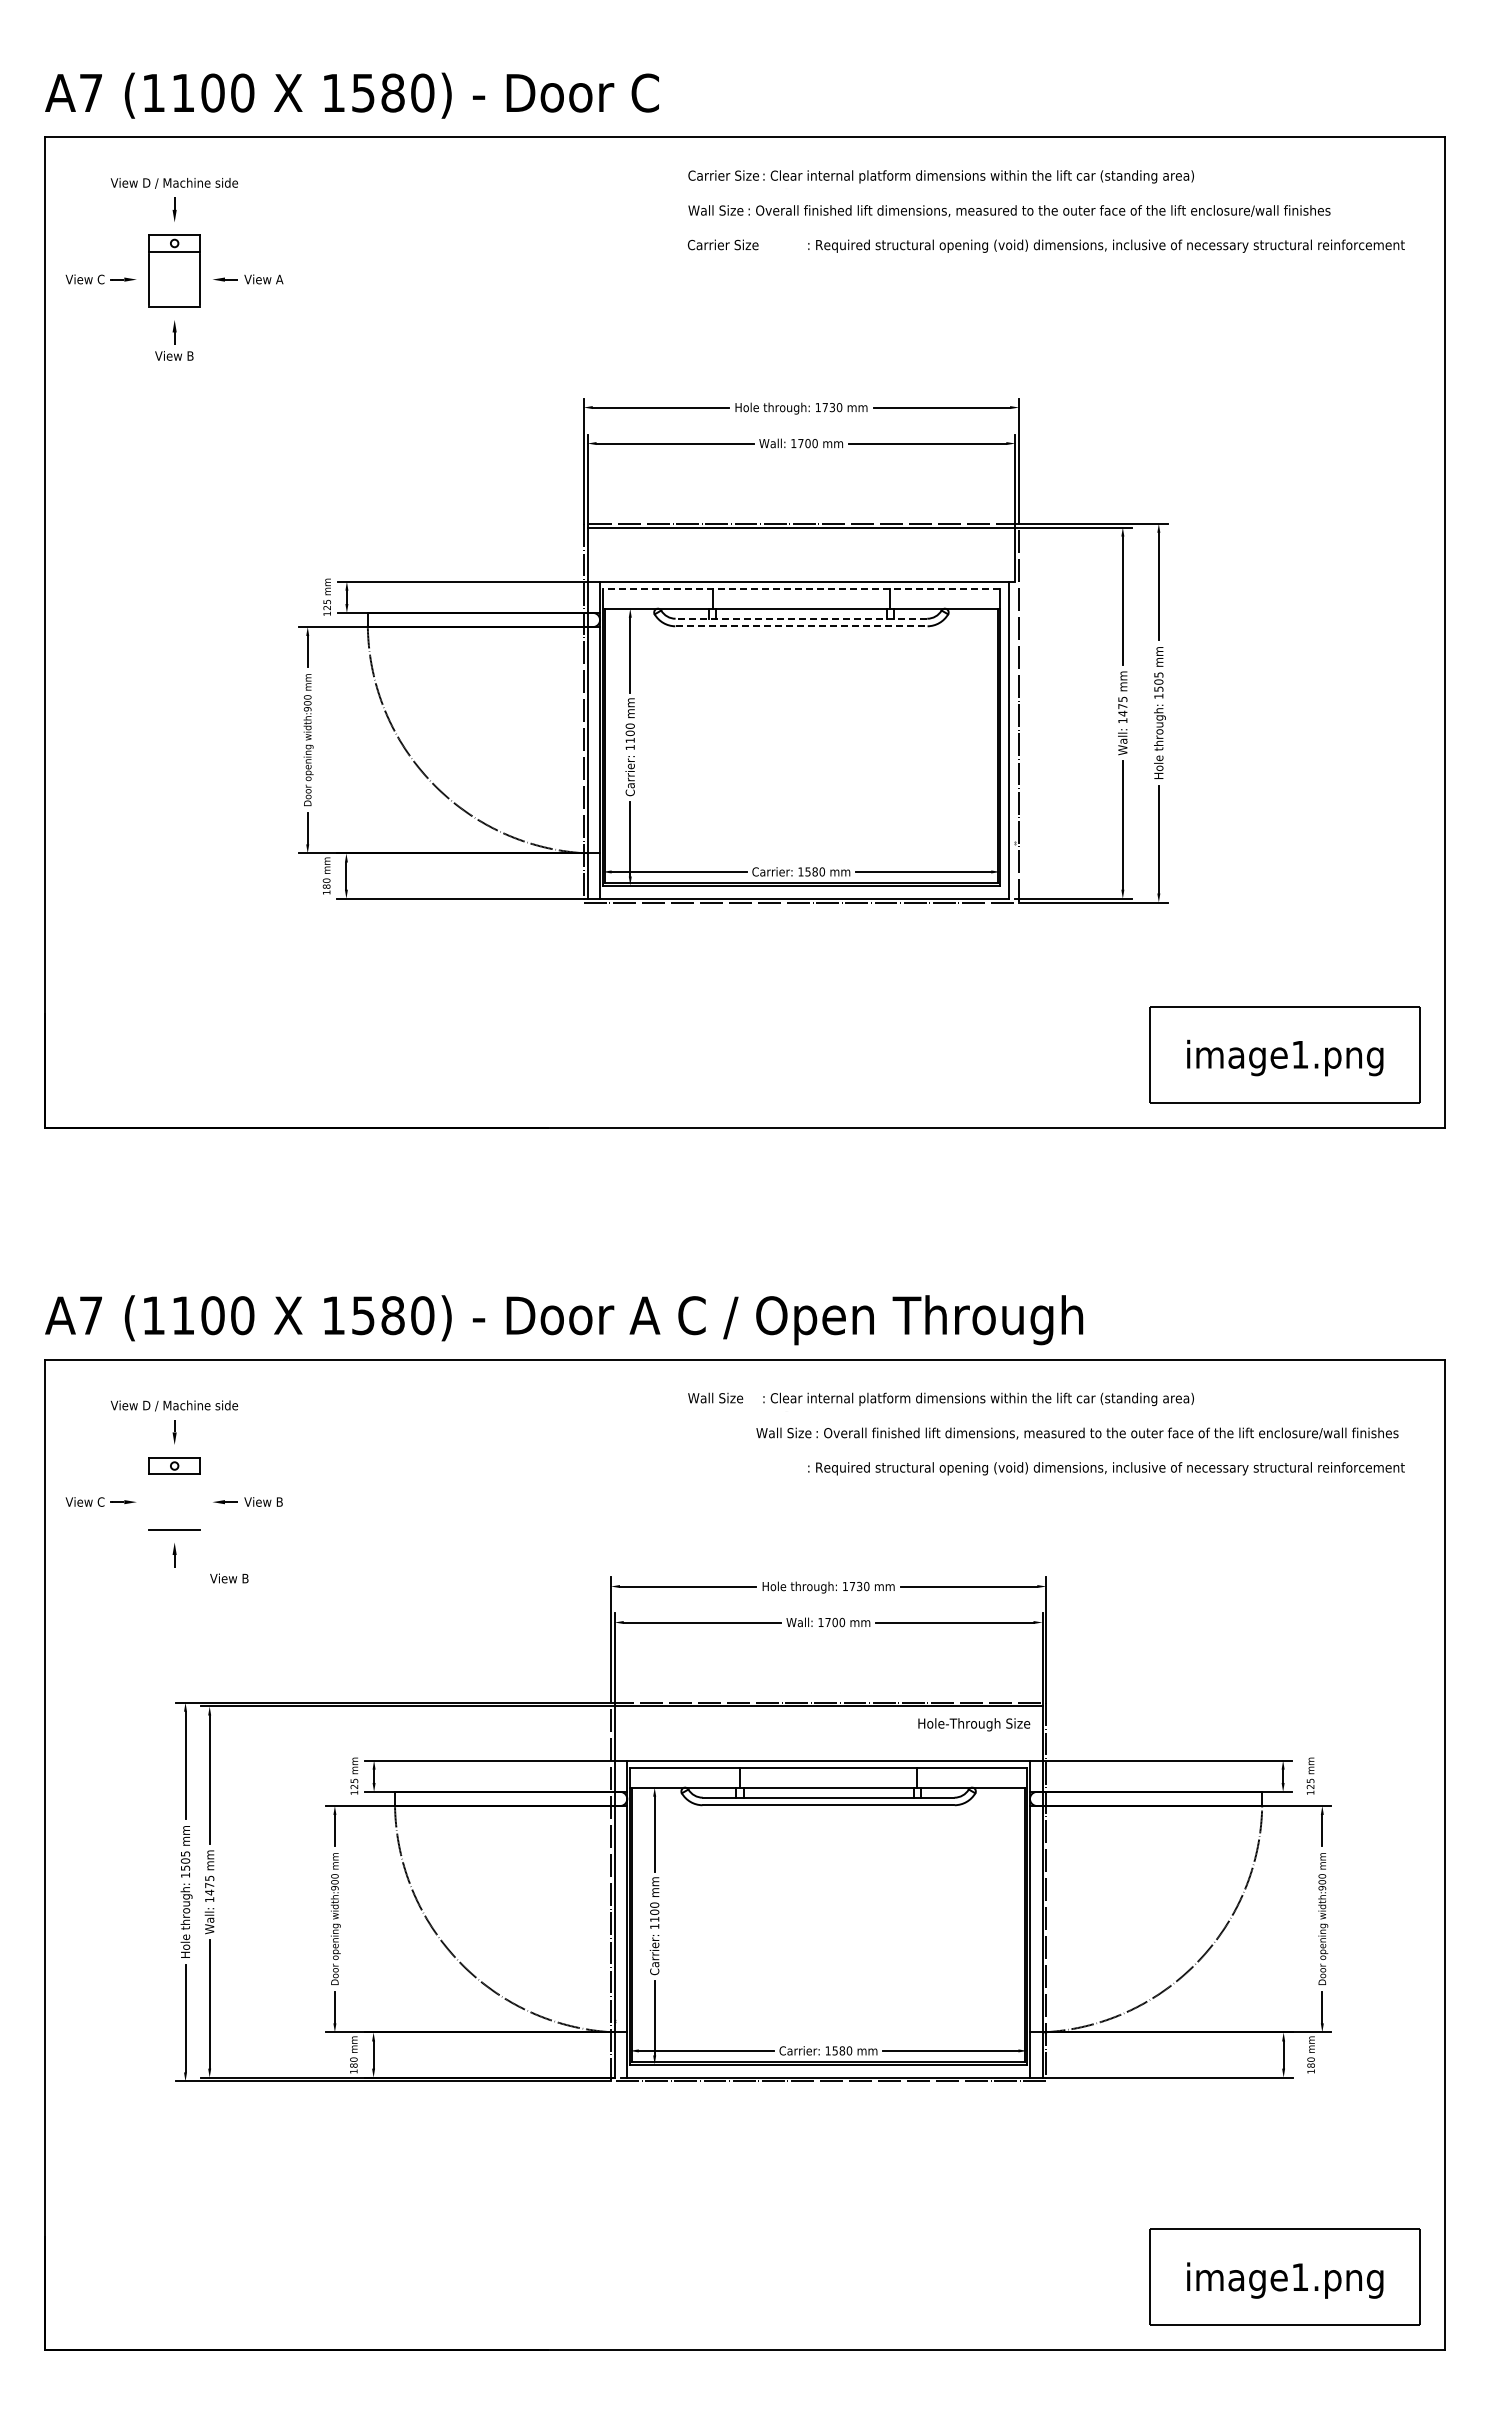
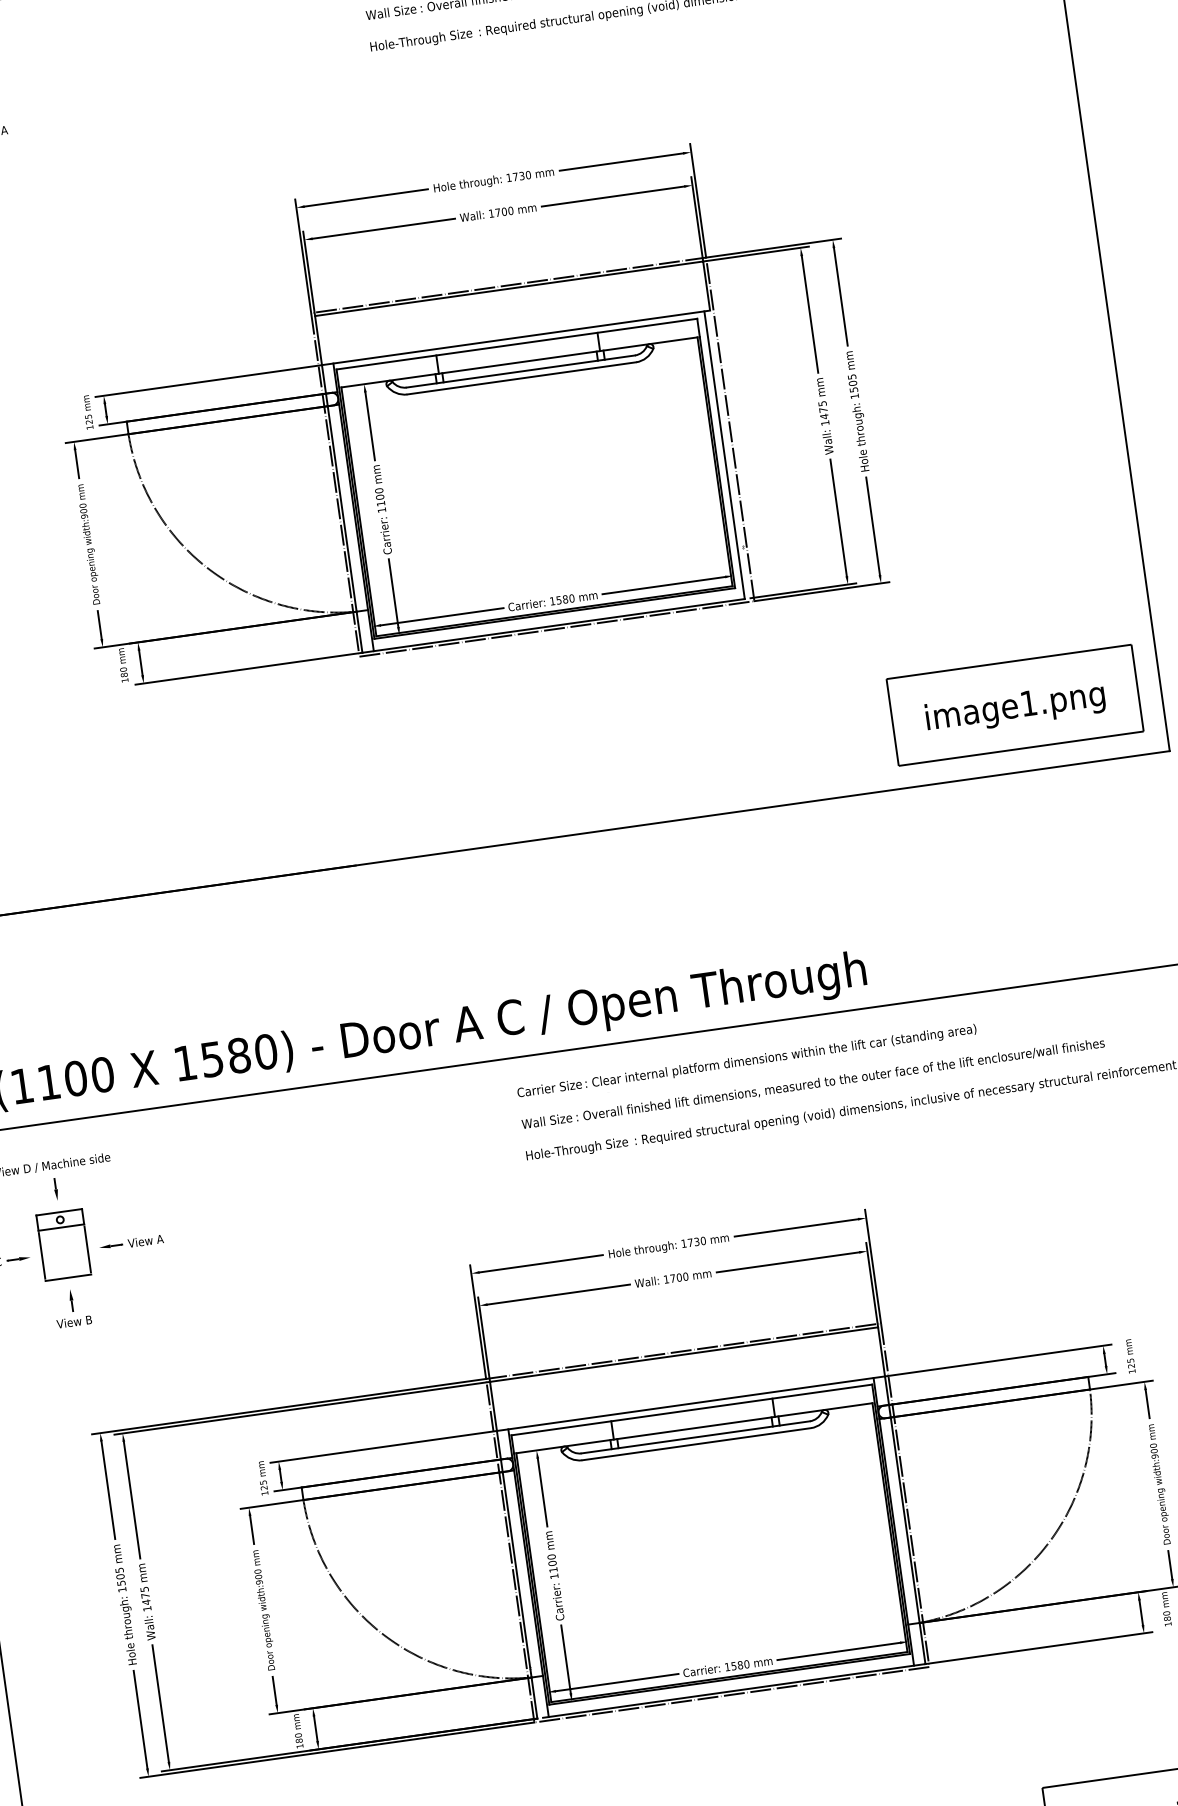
text: (743, 245) -> (420, 40), Carrier Size -> Hole-Through Size
line: (801, 588) -> (516, 344), dashed -> solid
line: (801, 618) -> (520, 371), dashed -> solid
line: (801, 626) -> (521, 378), dashed -> solid
text: (723, 1397) -> (549, 1087), Wall Size -> Carrier Size
text: (1077, 1433) -> (813, 1083), moved
line: (149, 1501) -> (41, 1255), added
line: (199, 1501) -> (87, 1248), added
text: (279, 1501) -> (159, 1238), View B -> View A
text: (229, 1578) -> (74, 1321), moved
text: (974, 1724) -> (577, 1149), moved

